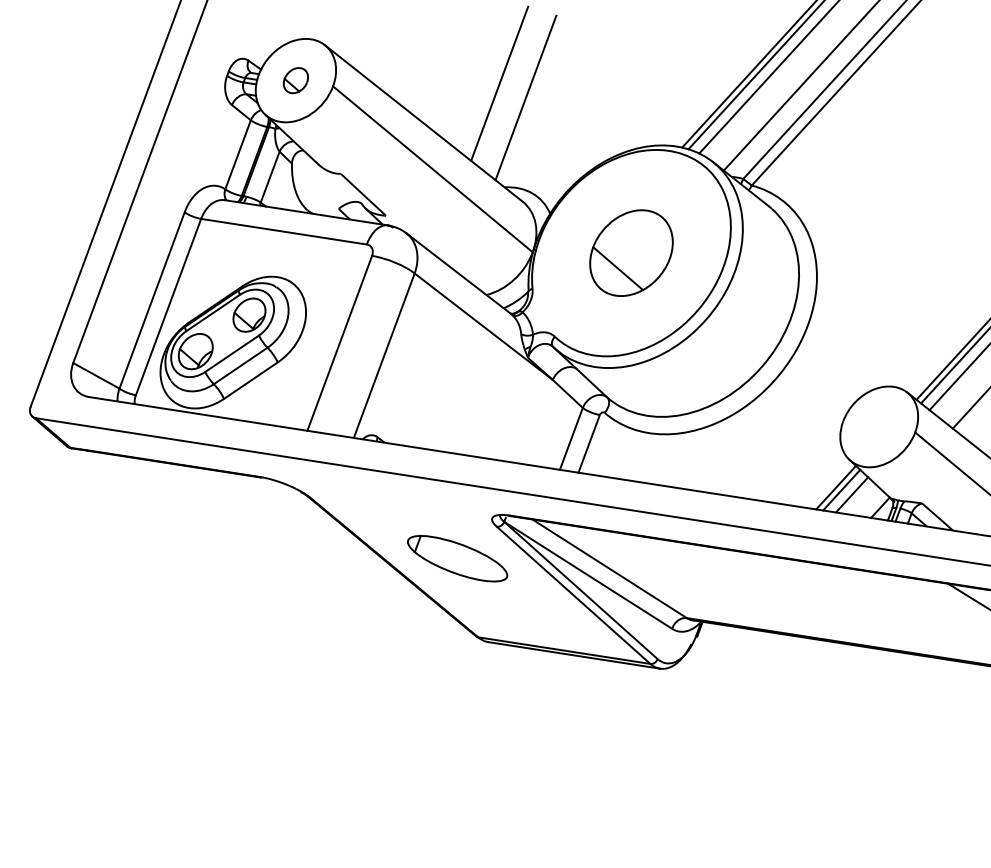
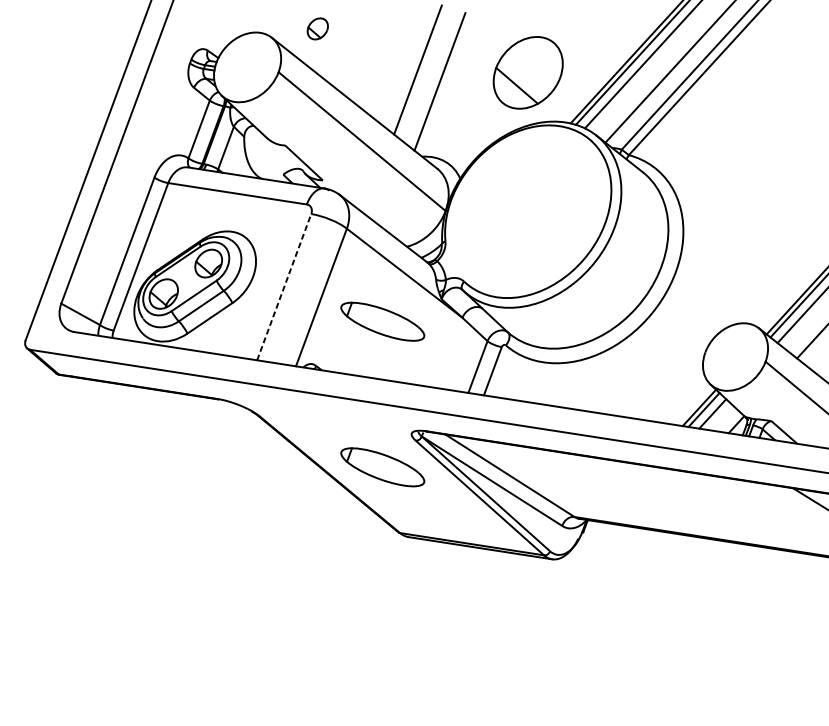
part: (295, 80) -> (317, 28), moved
part: (631, 252) -> (528, 72), moved
line: (339, 342) -> (284, 286), solid -> dashed
part: (457, 384) -> (382, 321), added

